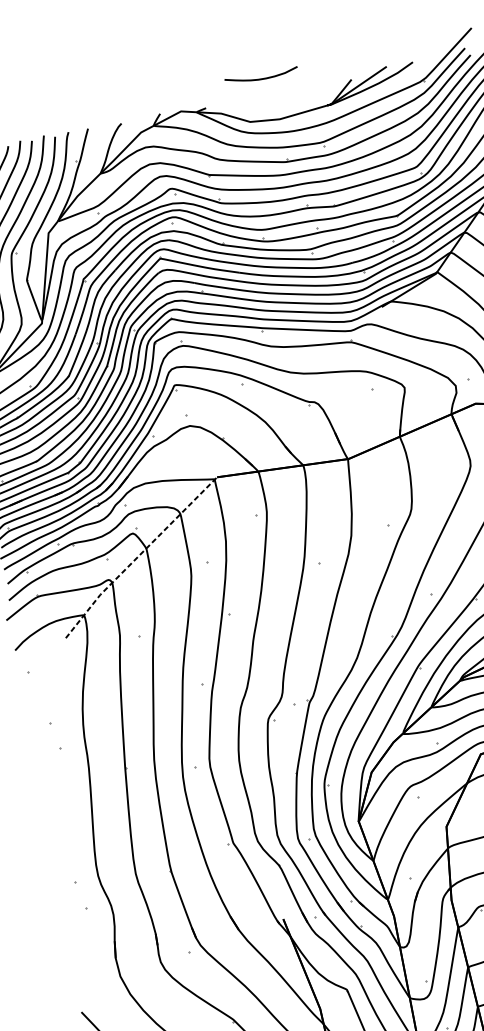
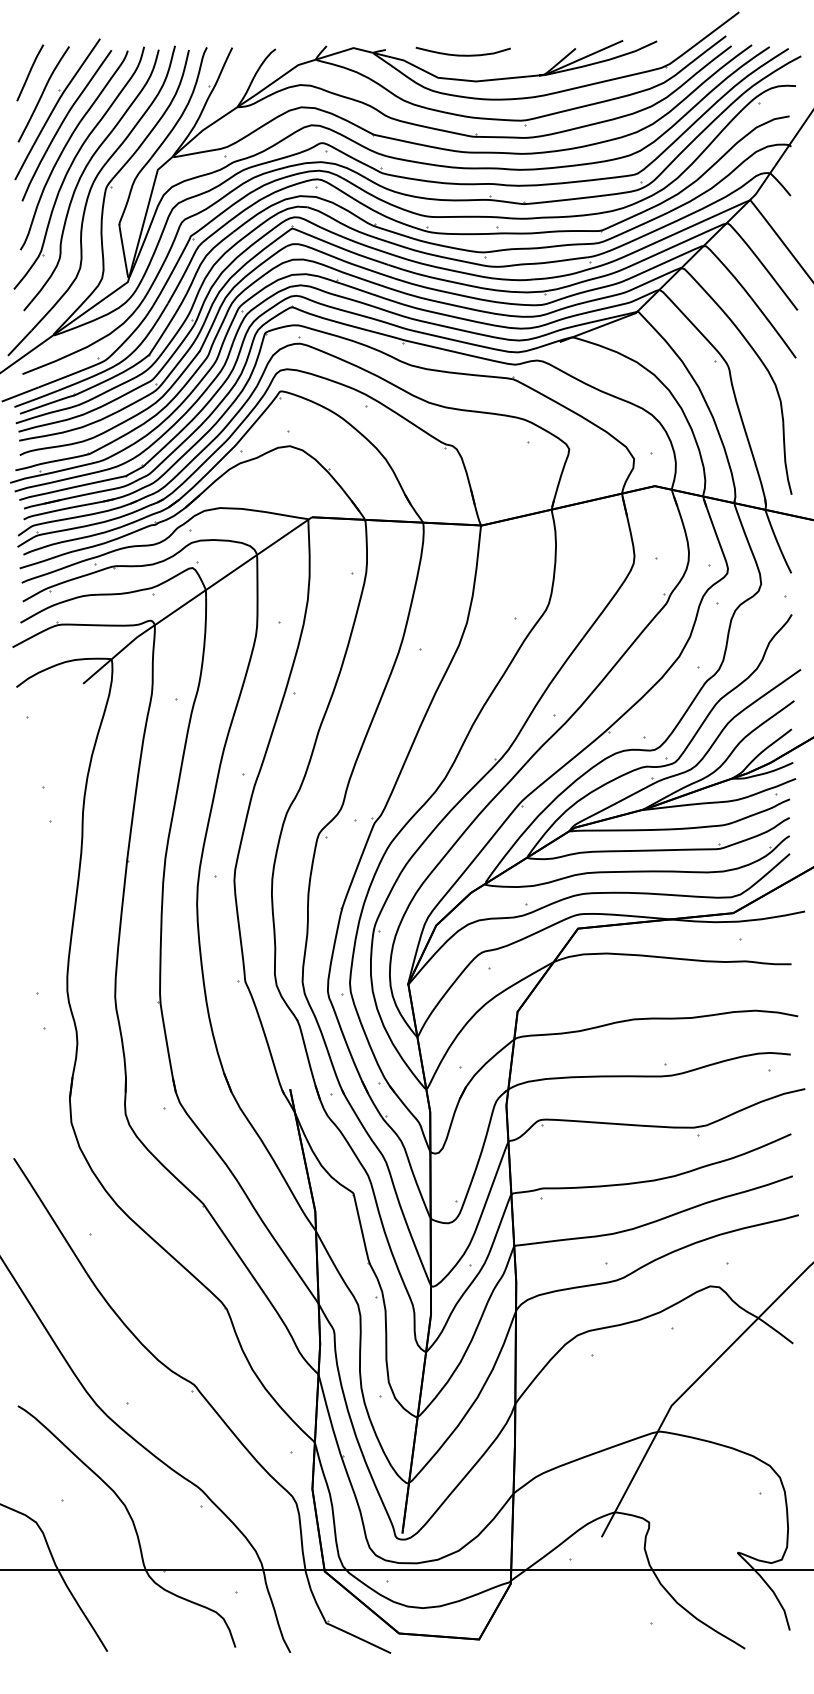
curve: (261, 78) -> (462, 54), moved
line: (139, 555) -> (195, 597), dashed -> solid

